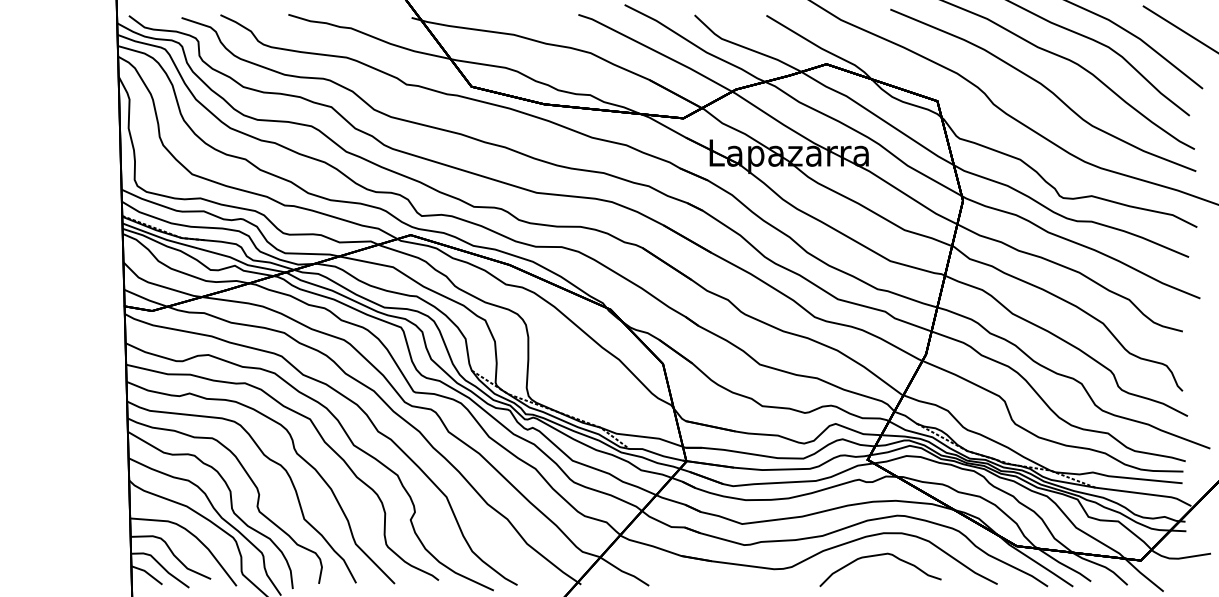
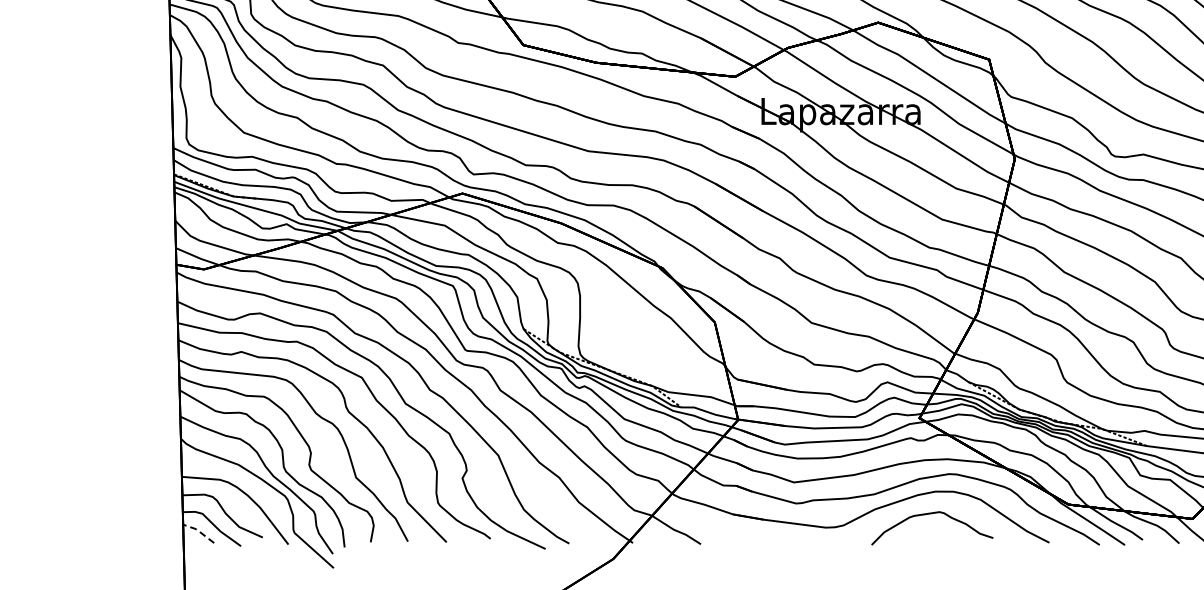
line: (146, 572) -> (198, 530), solid -> dashed

